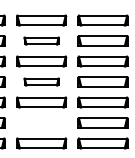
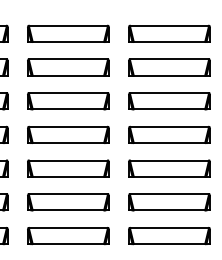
part: (41, 40) -> (68, 66), size x1.43
part: (41, 81) -> (68, 134), size x1.43
part: (41, 122) -> (68, 201), added

